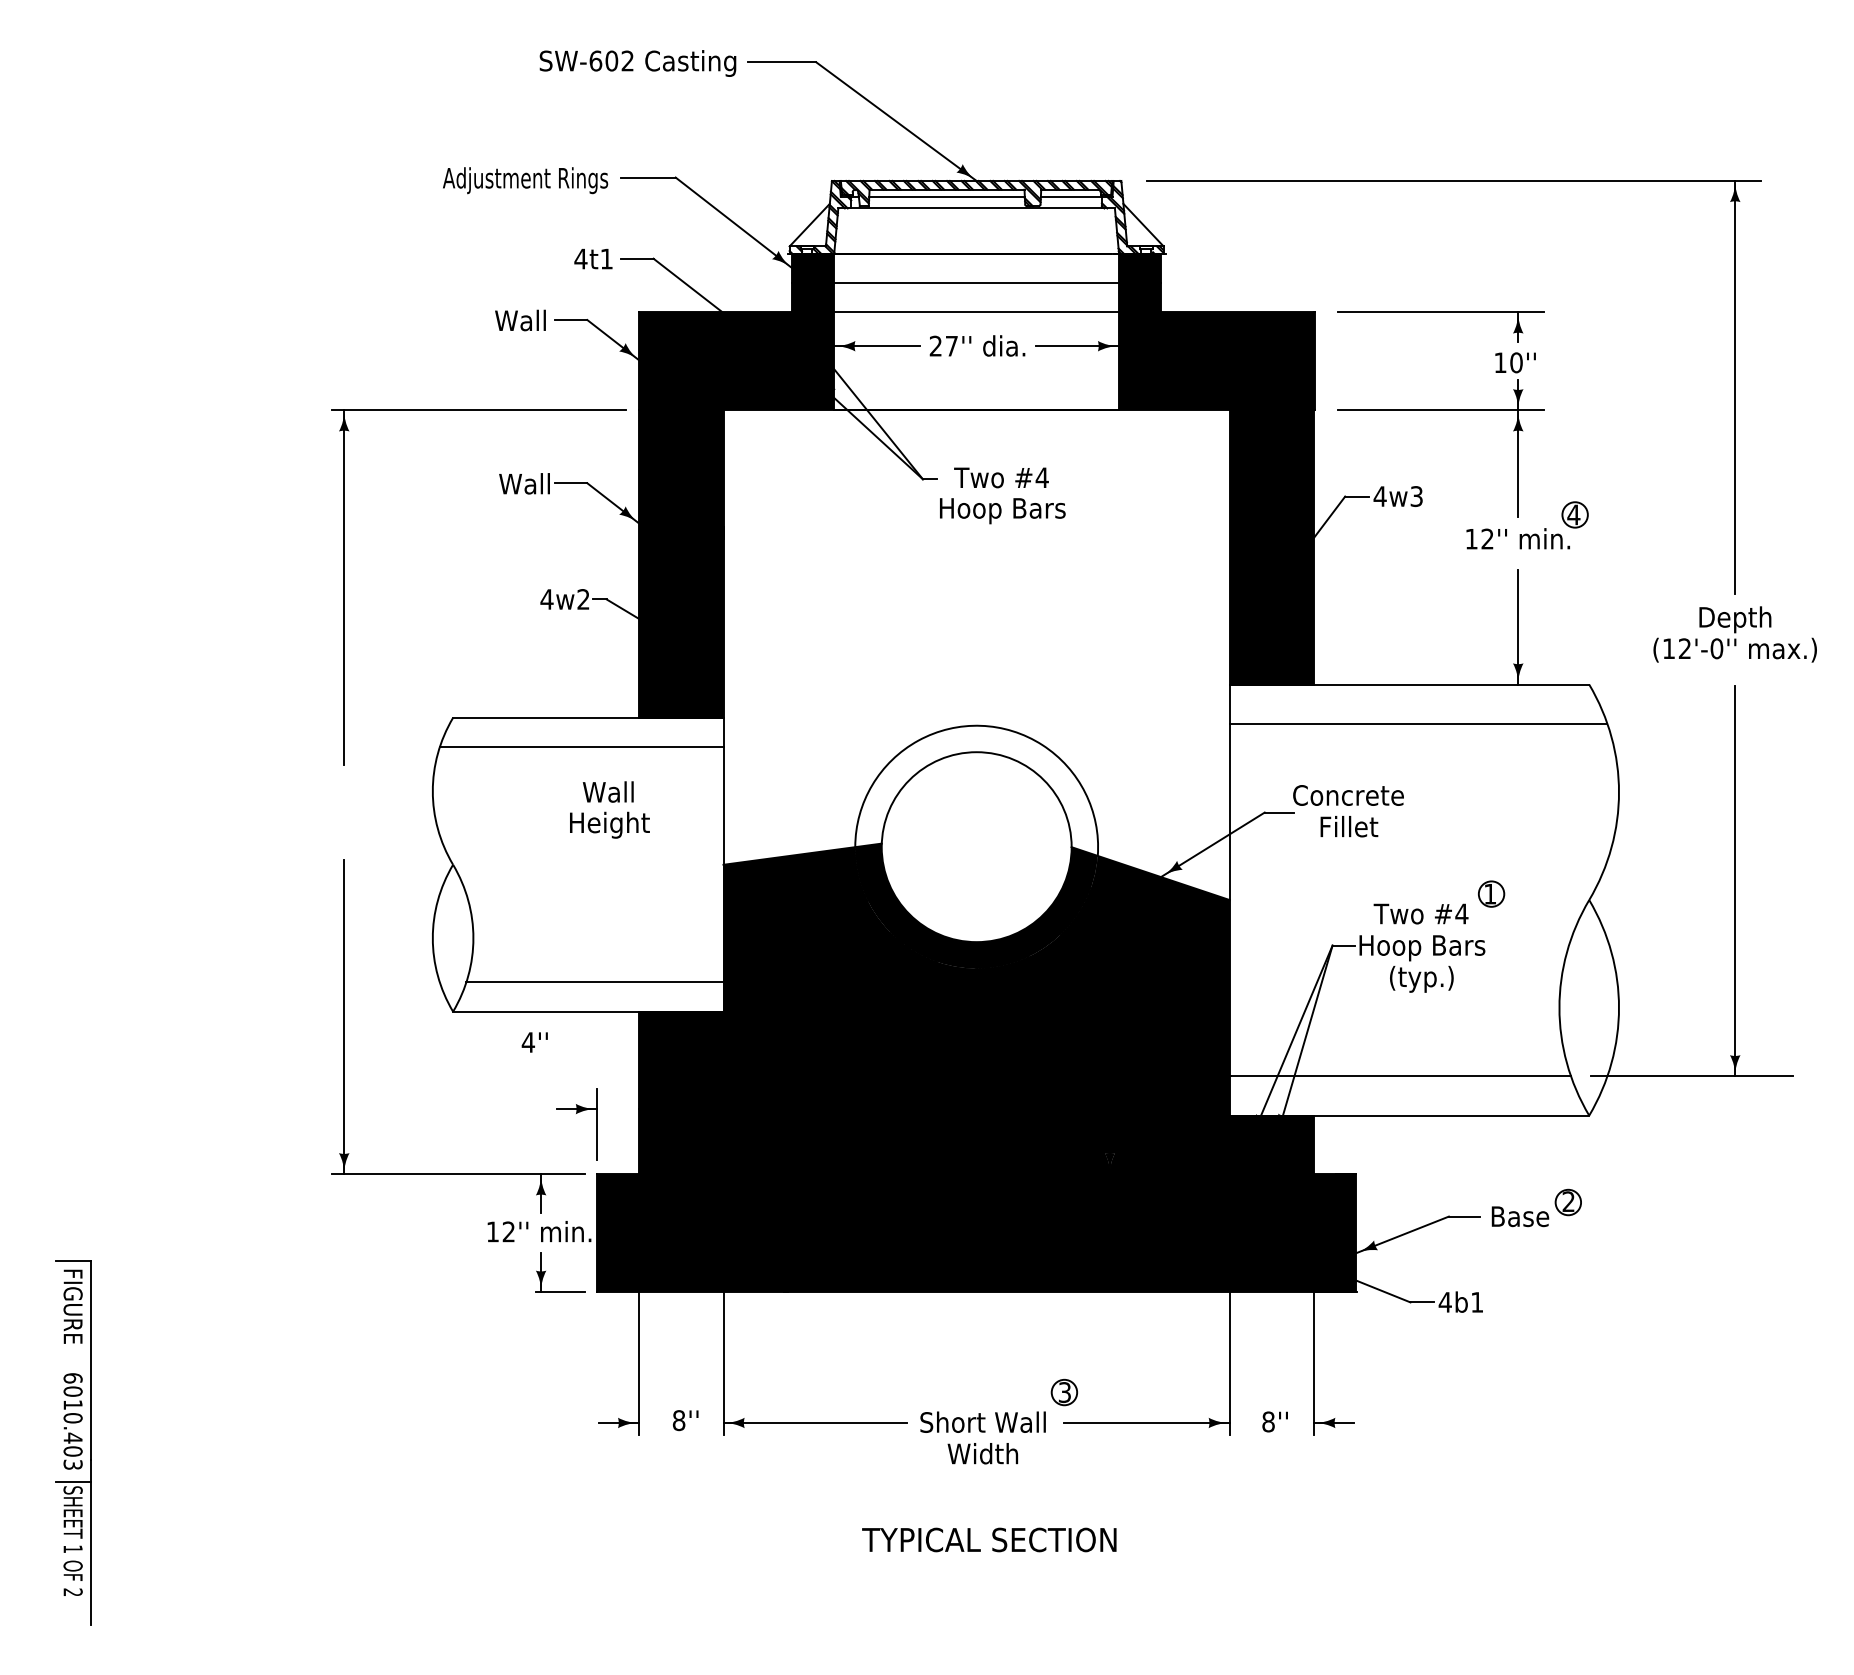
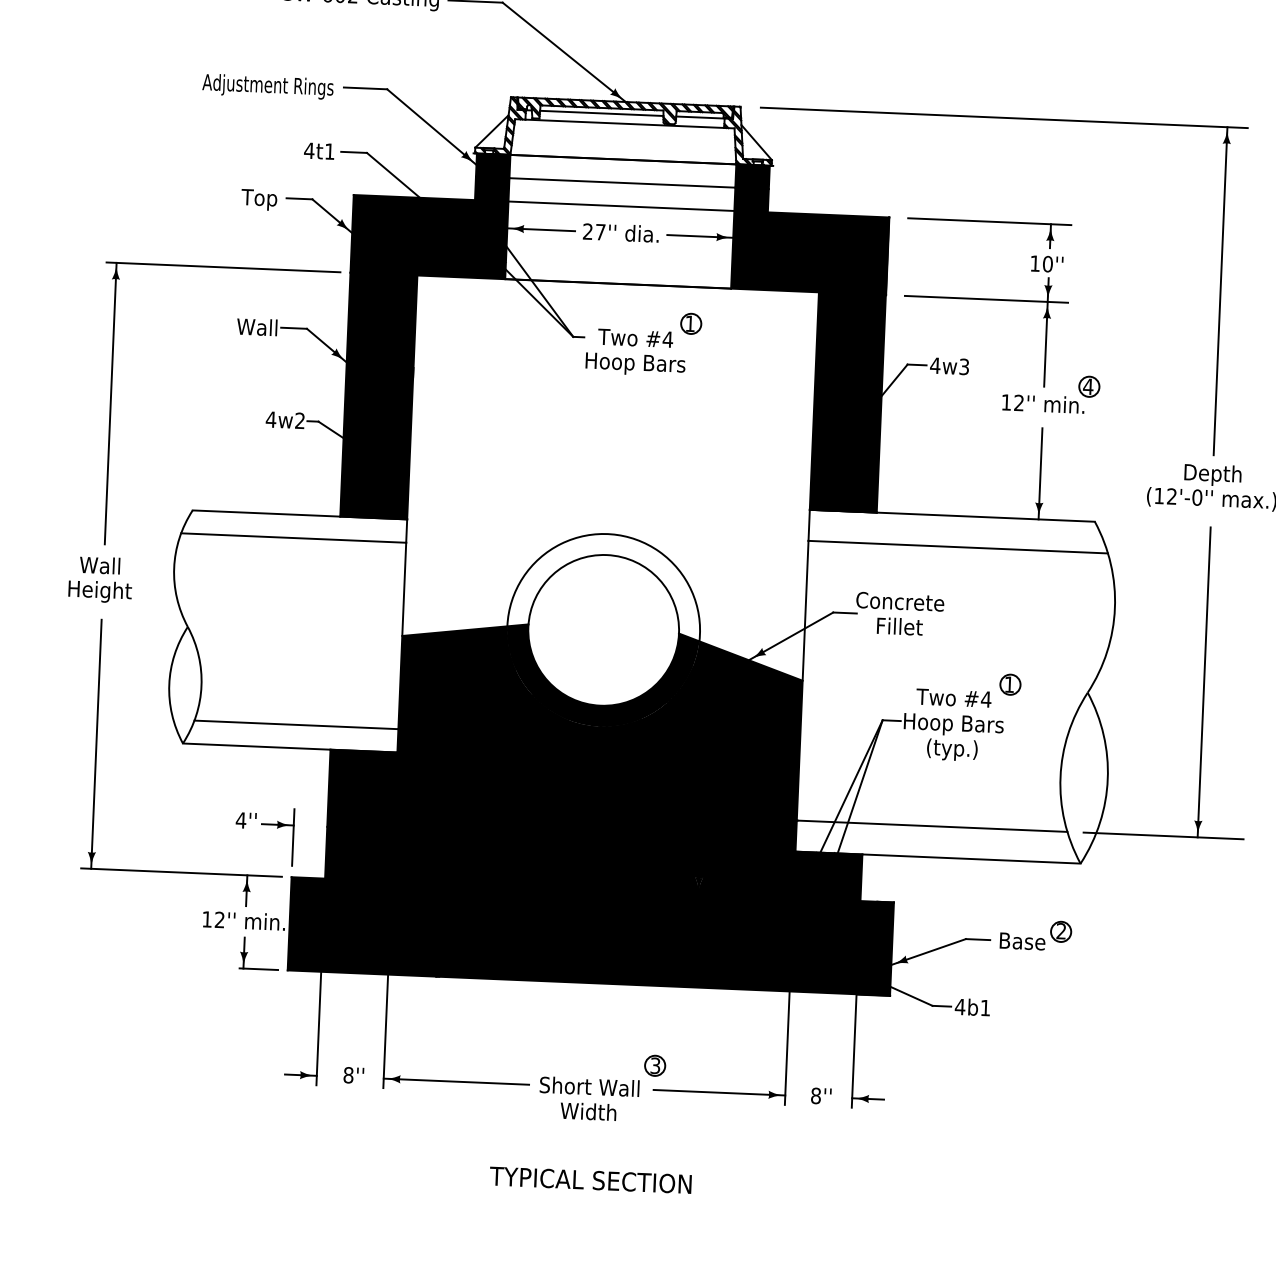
text: (520, 322) -> (259, 199), Wall -> Top
part: (1070, 456) -> (691, 323), added
text: (609, 809) -> (100, 579), moved
text: (534, 1042) -> (245, 820), moved

